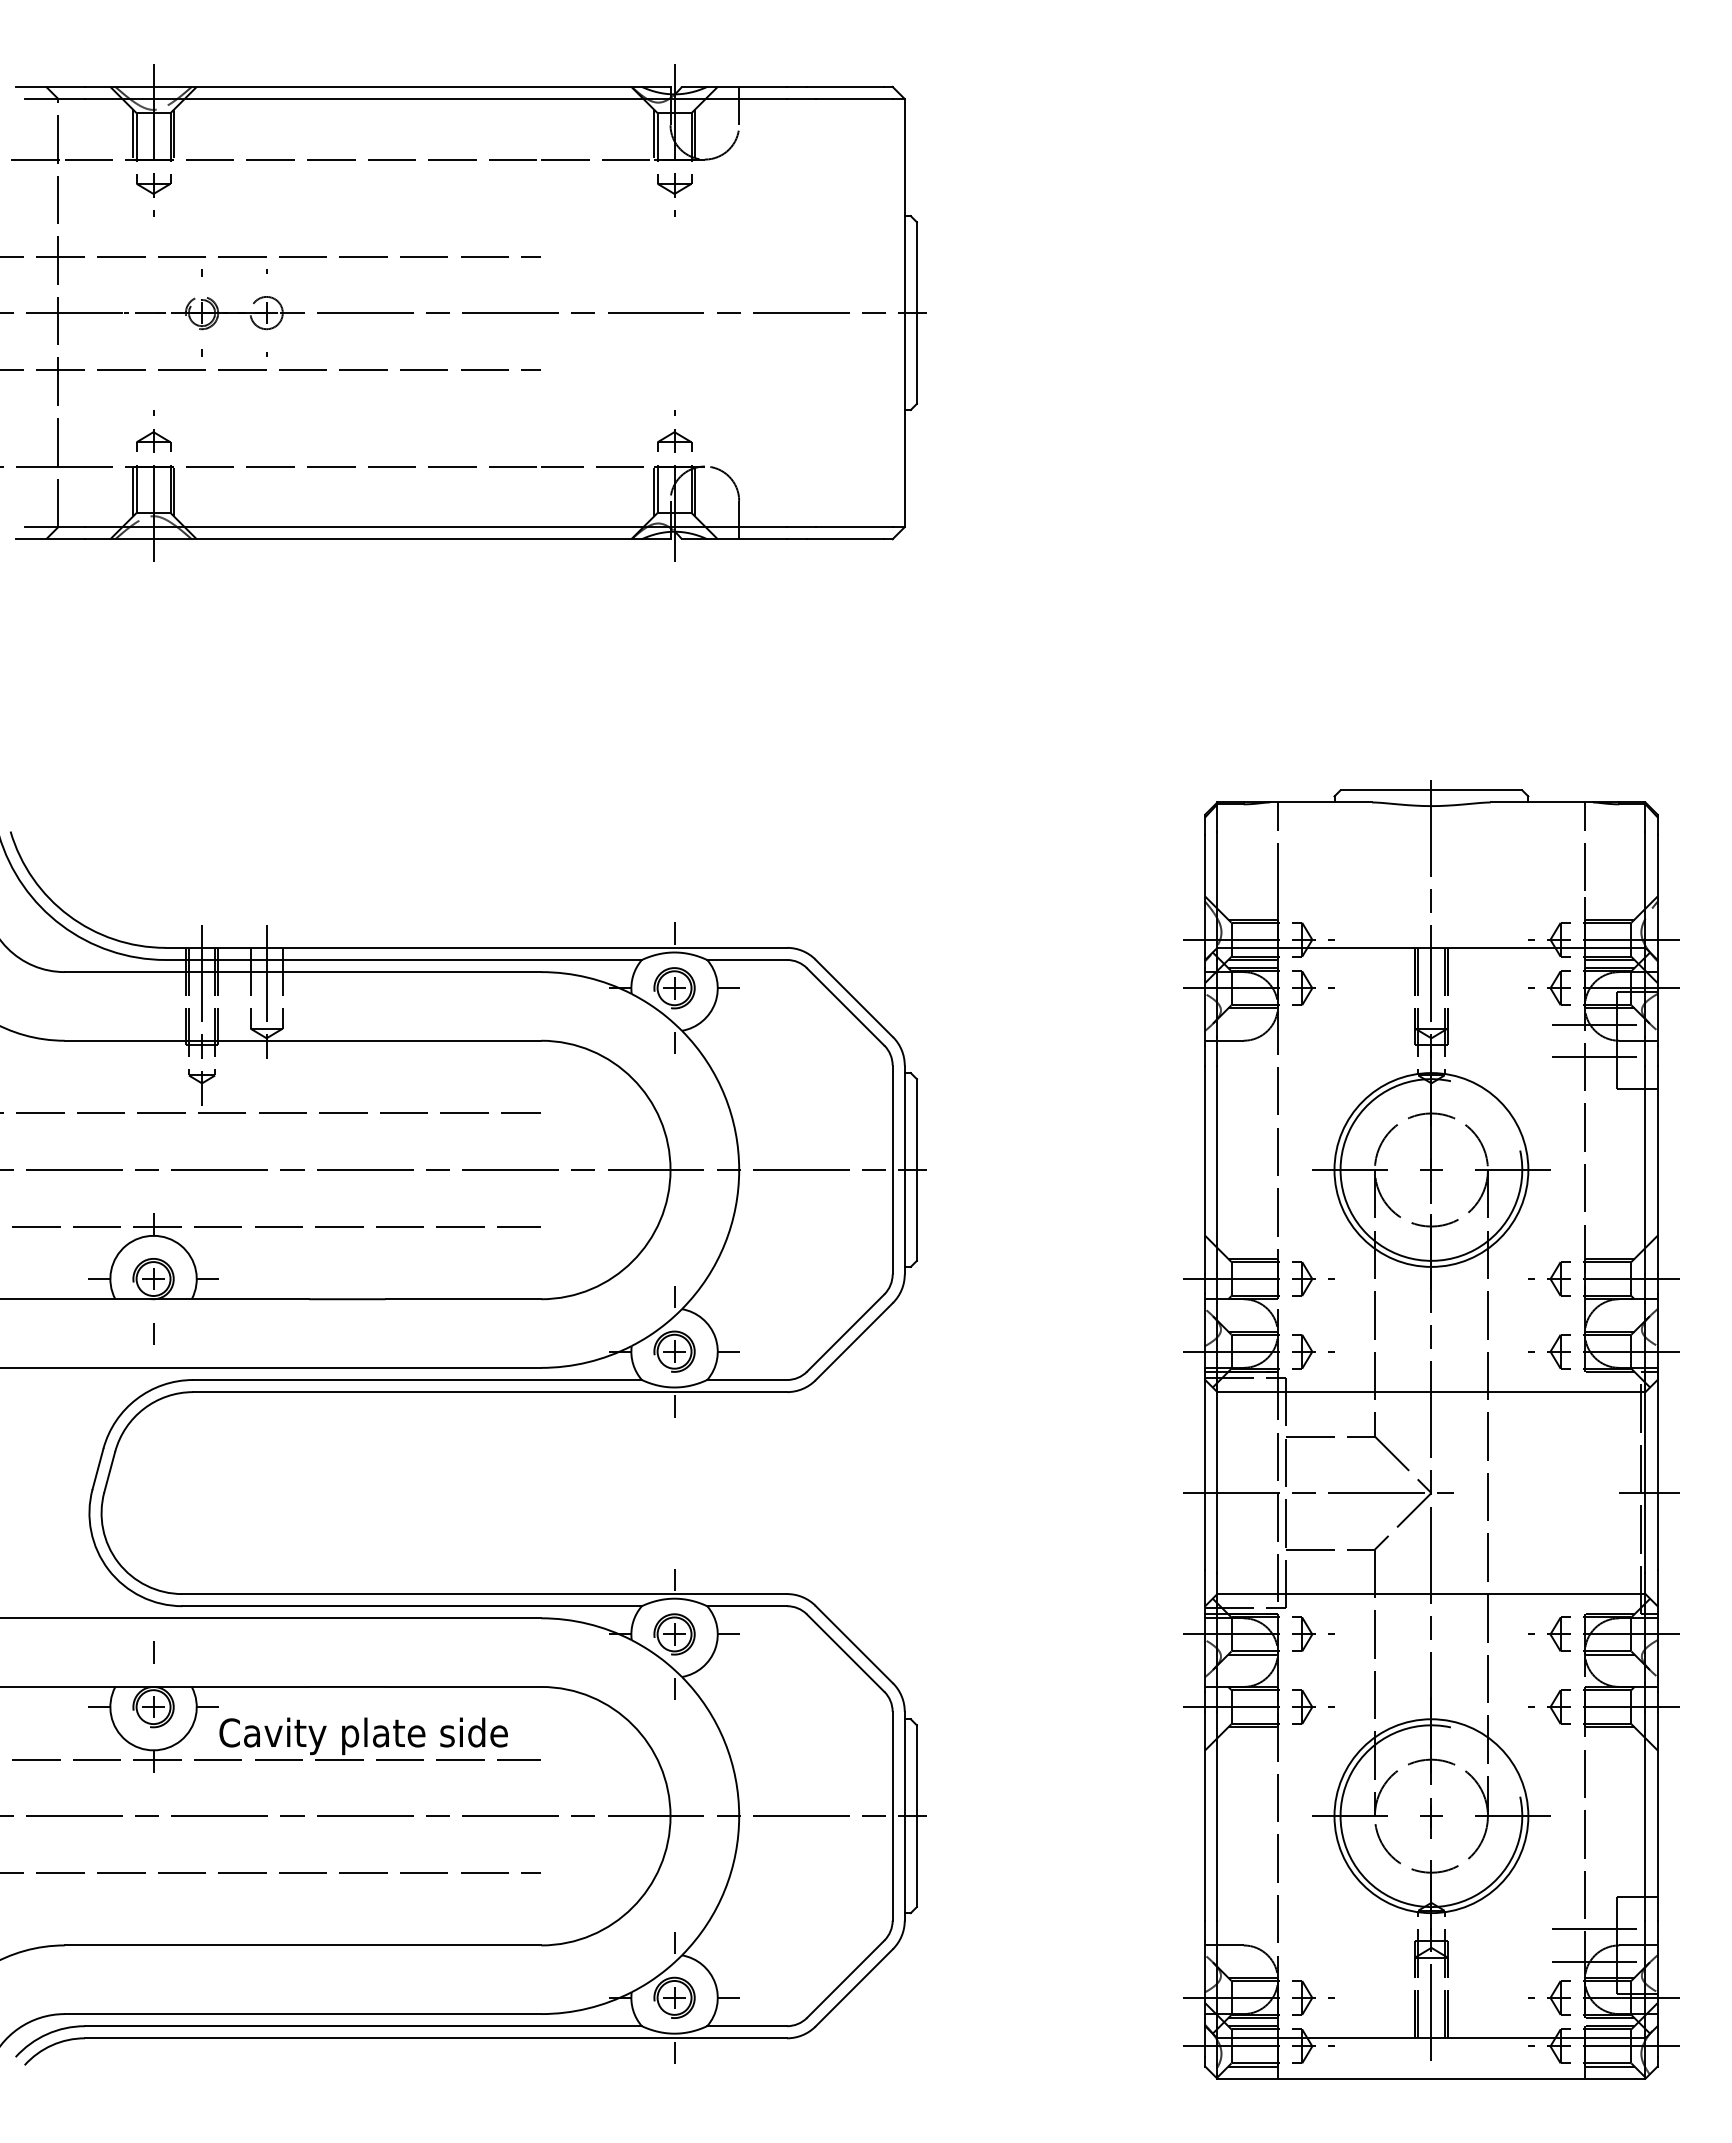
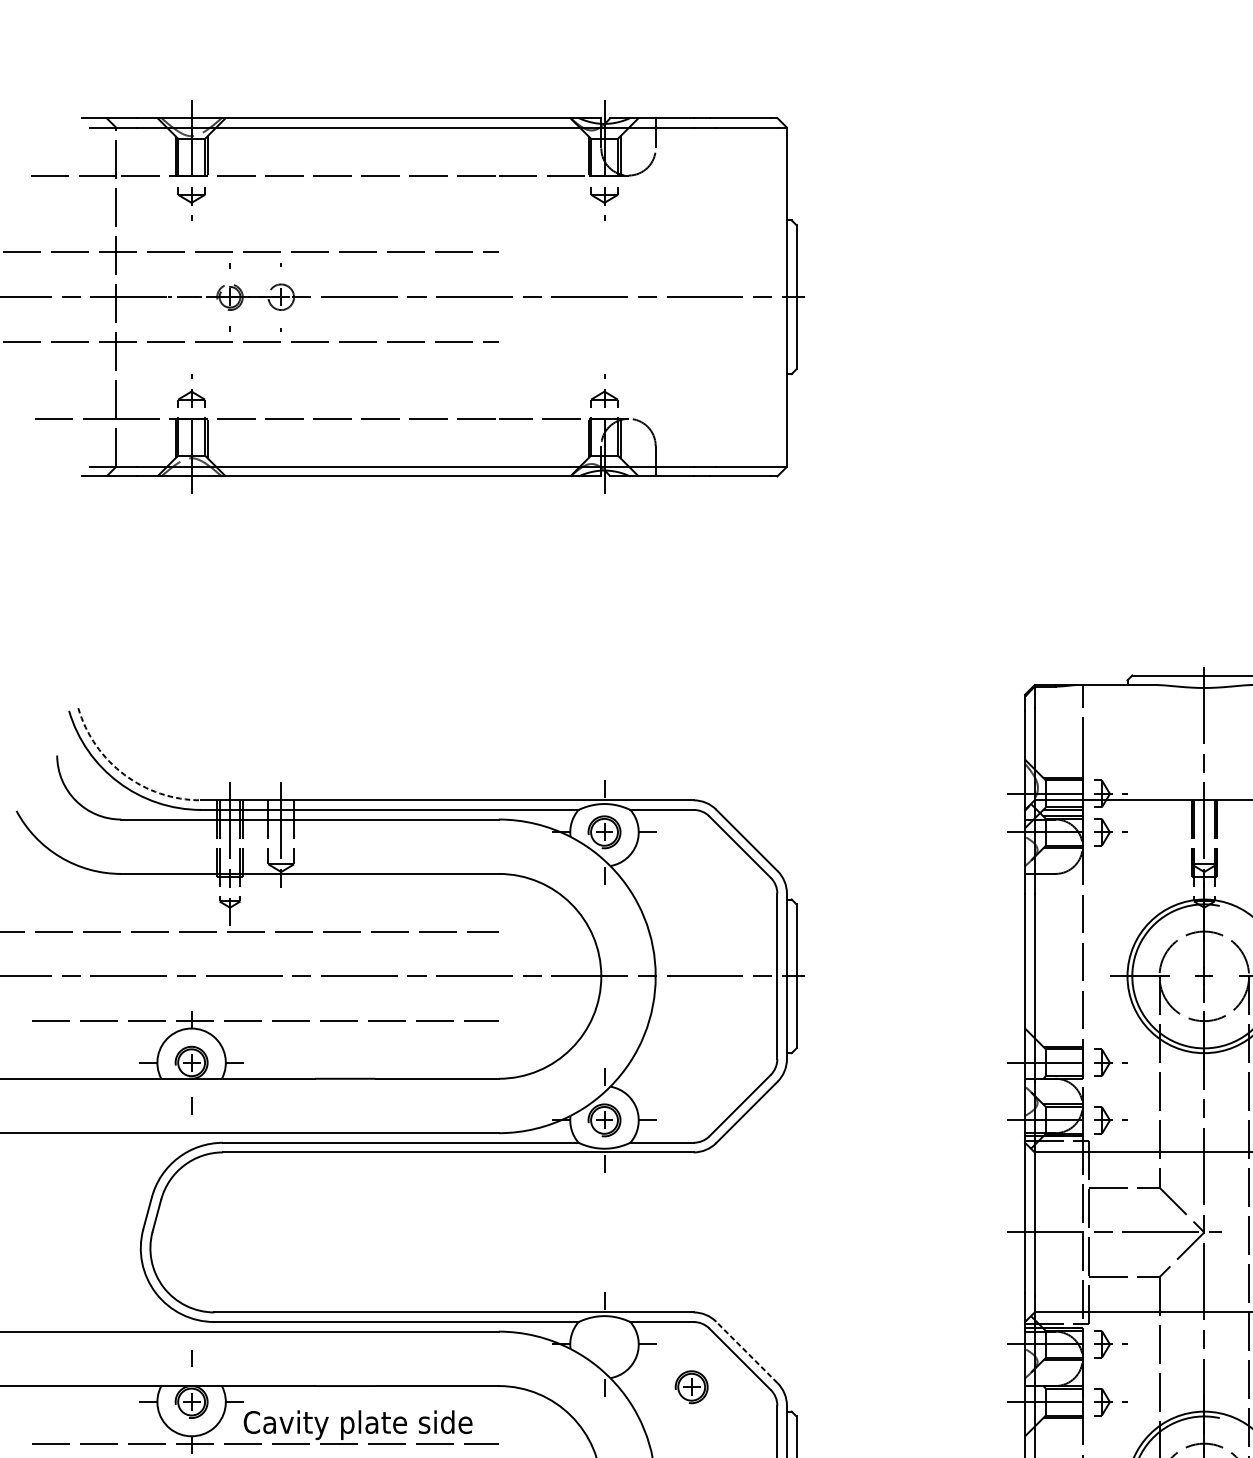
arc: (68, 915) -> (124, 774), solid -> dashed
part: (674, 1634) -> (691, 1387), moved
line: (854, 1644) -> (747, 1352), solid -> dashed

